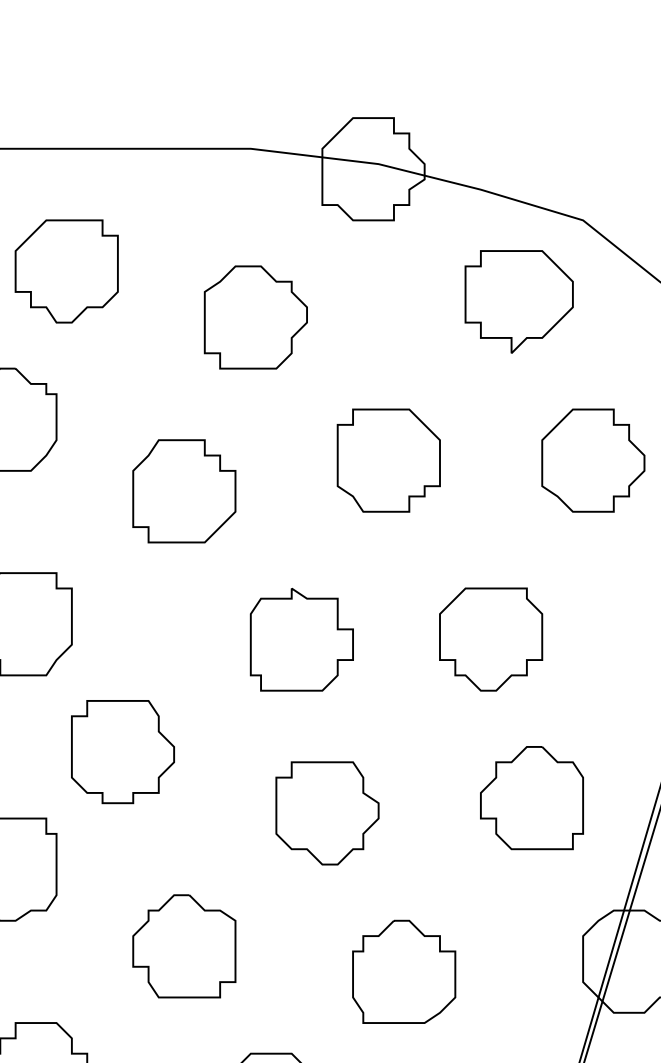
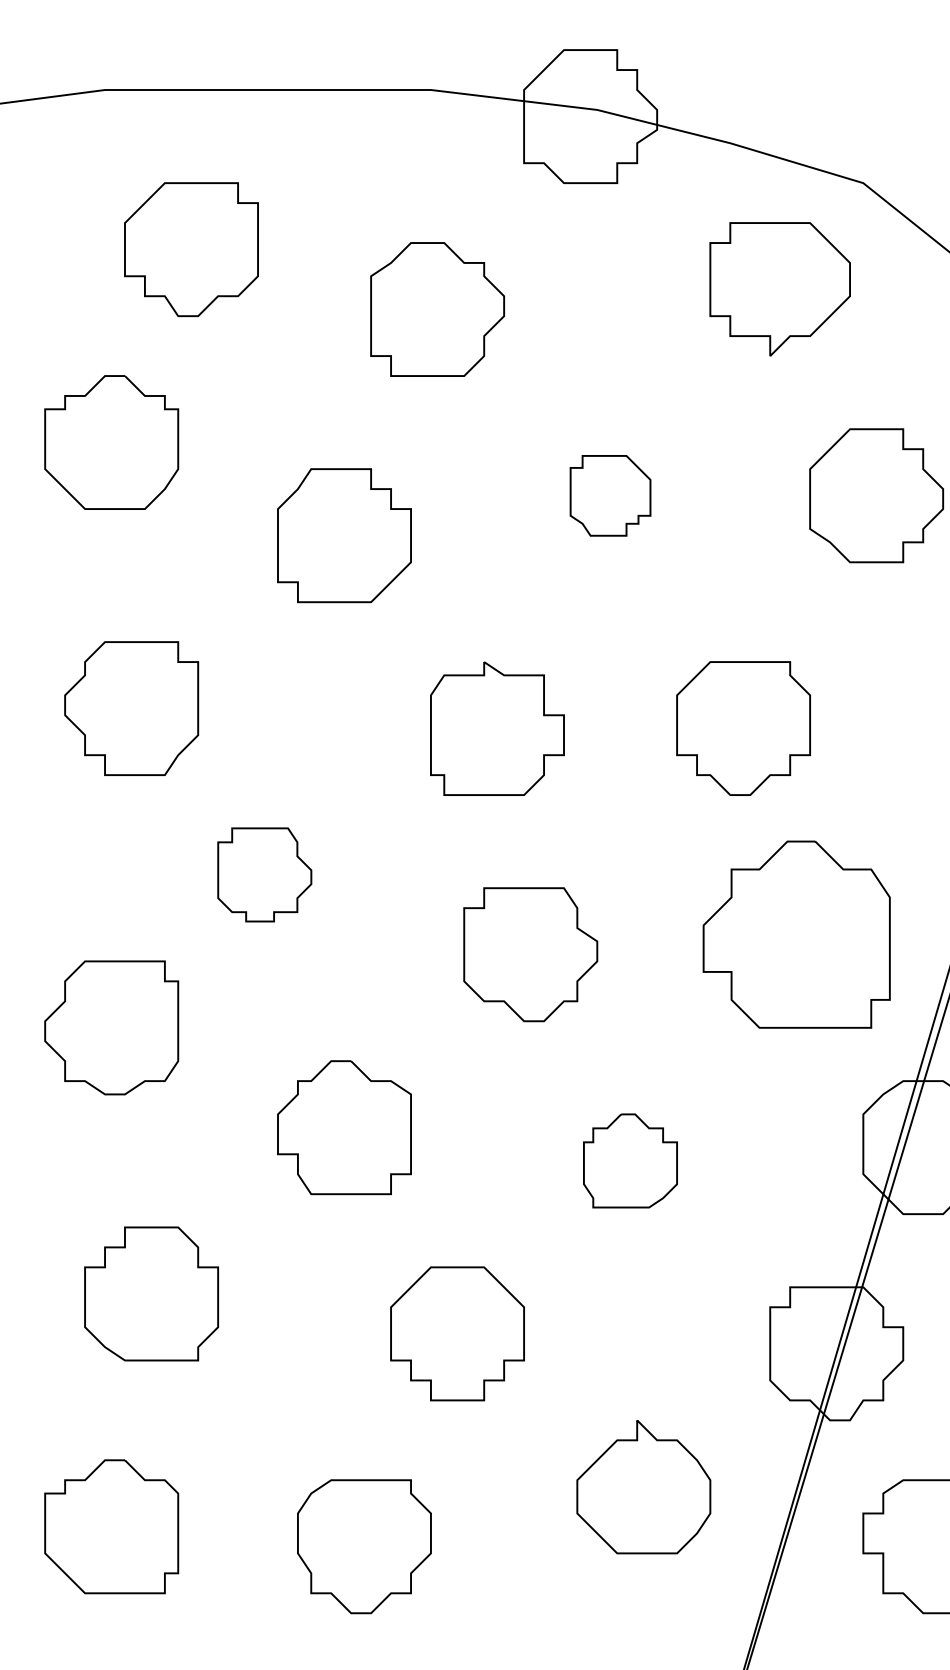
part: (388, 460) -> (610, 495), size x0.6
part: (122, 751) -> (264, 874), size x0.7
part: (531, 797) -> (796, 934), size x1.4
part: (404, 971) -> (630, 1160), size x0.7

